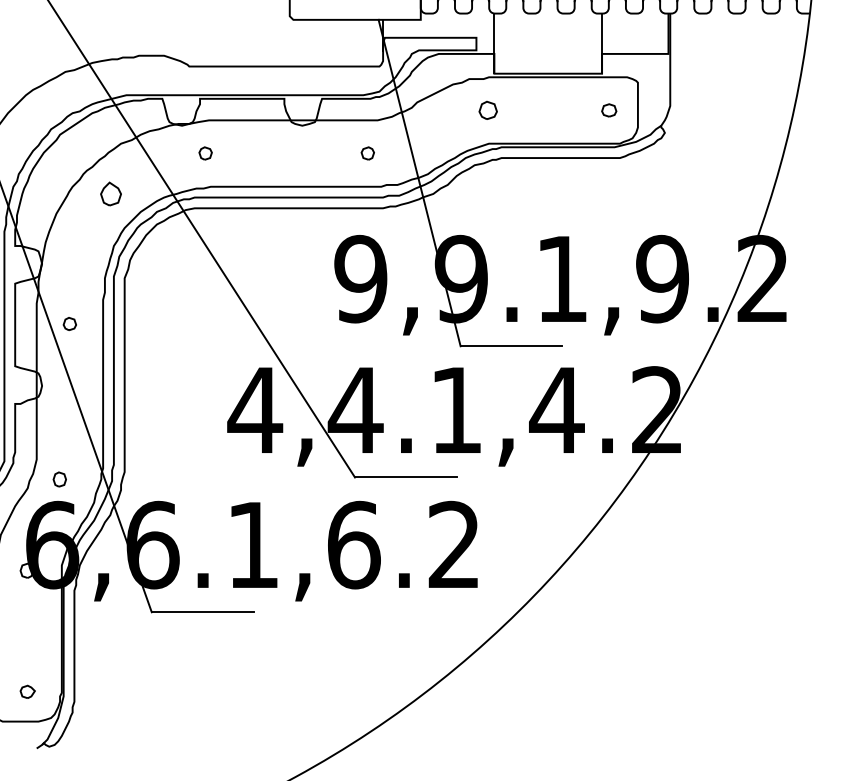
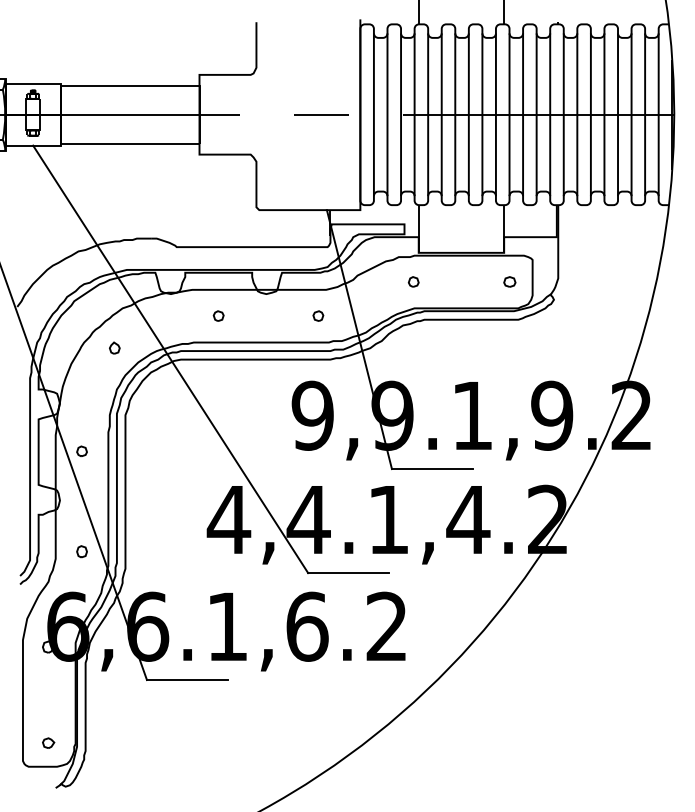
part: (487, 109) -> (413, 281), size x0.71
part: (205, 152) -> (218, 315), moved
part: (110, 193) -> (114, 347), size x0.62
part: (59, 479) -> (81, 551), moved

